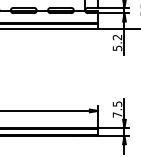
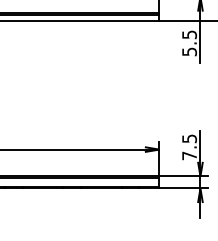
text: (117, 37) -> (189, 34), 5.2 -> 5.5

